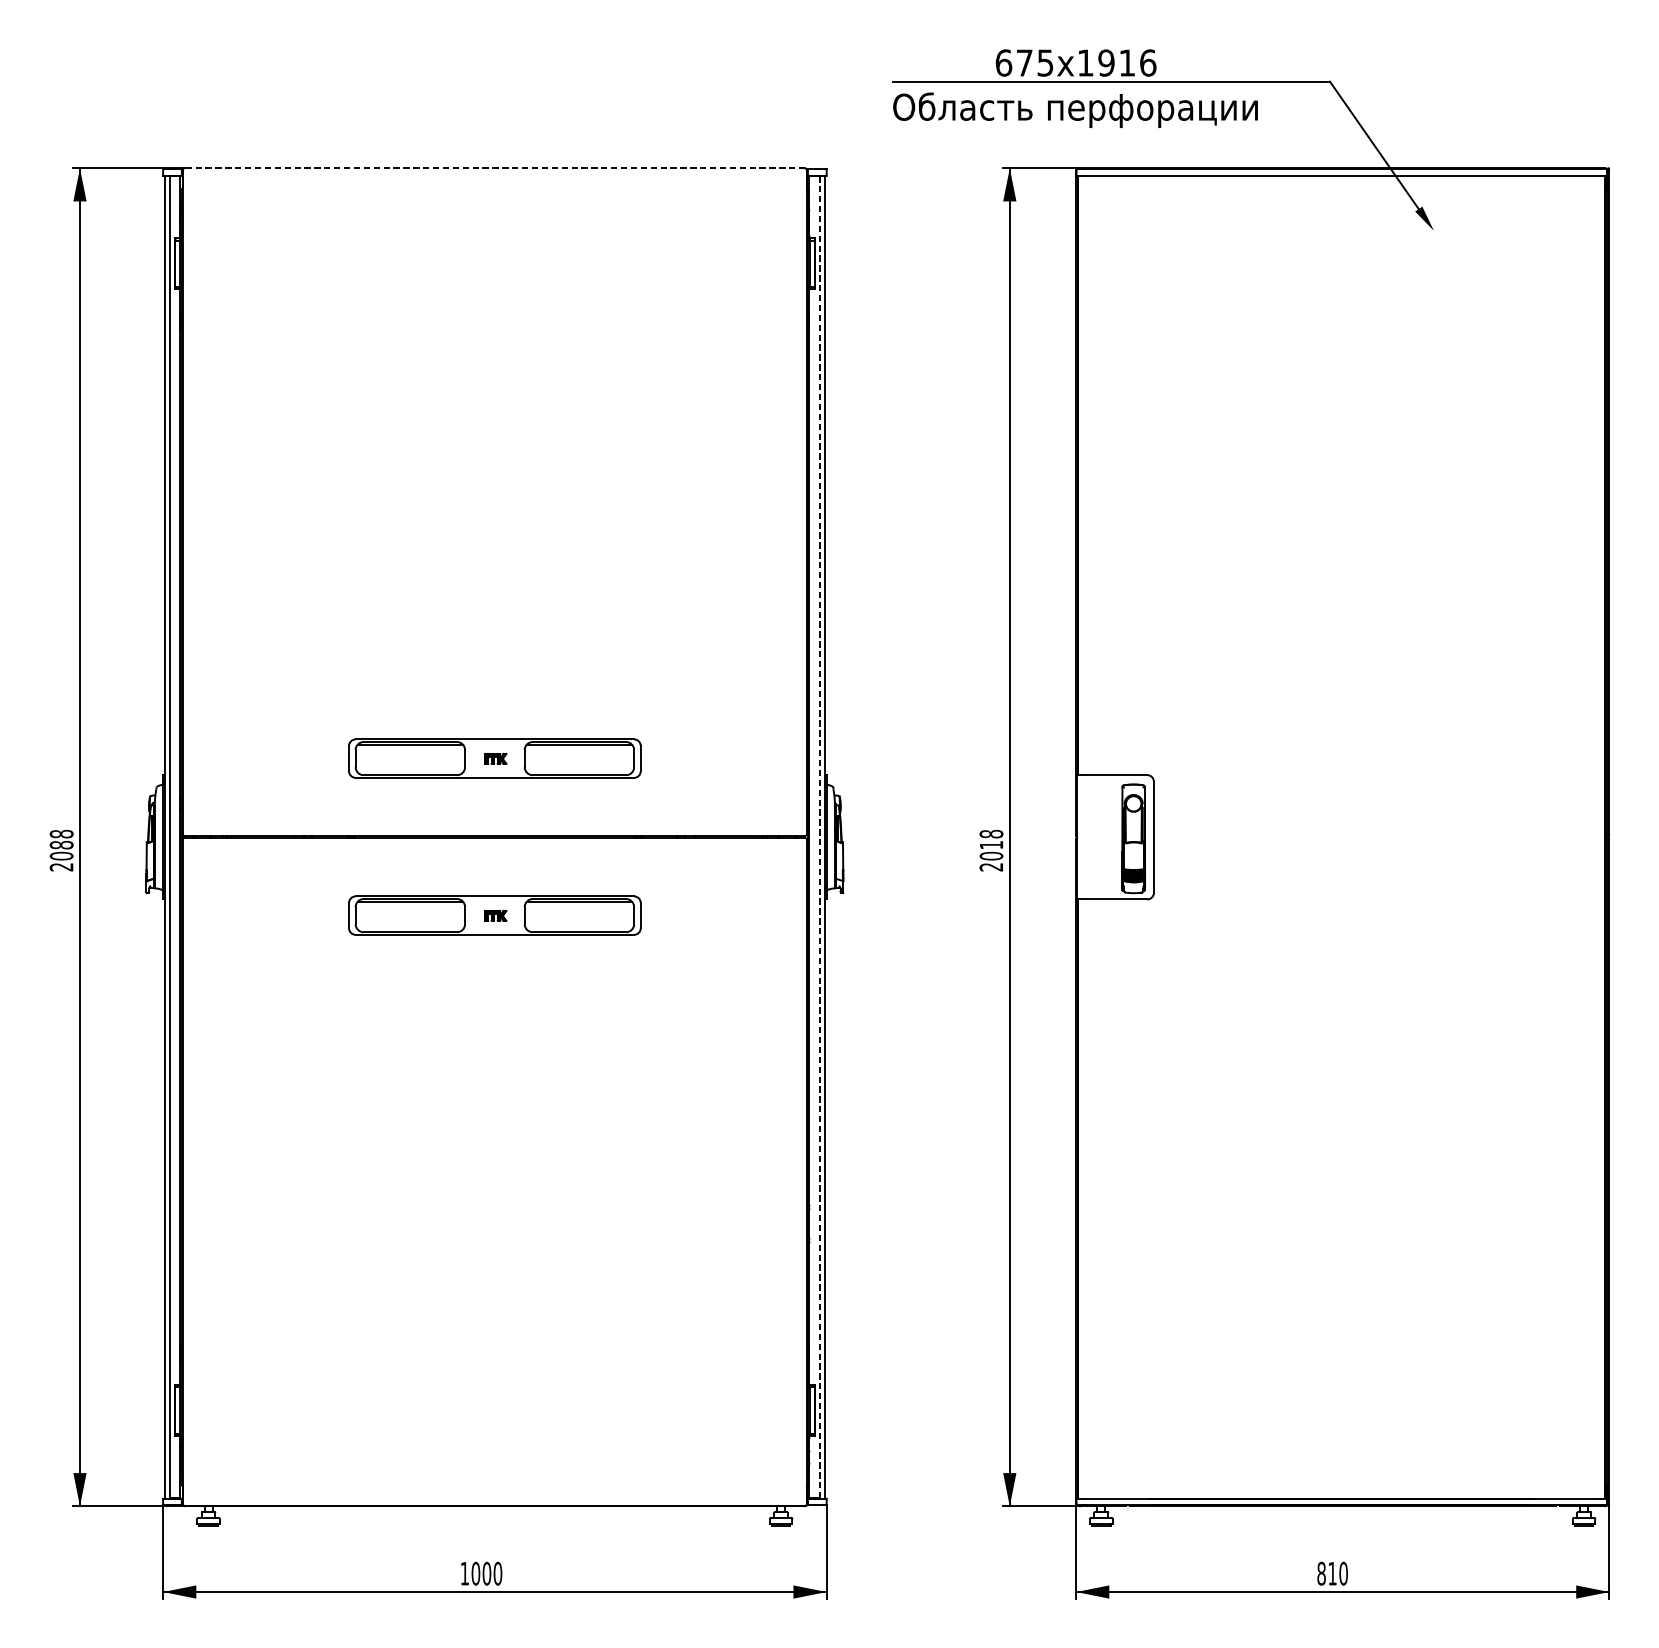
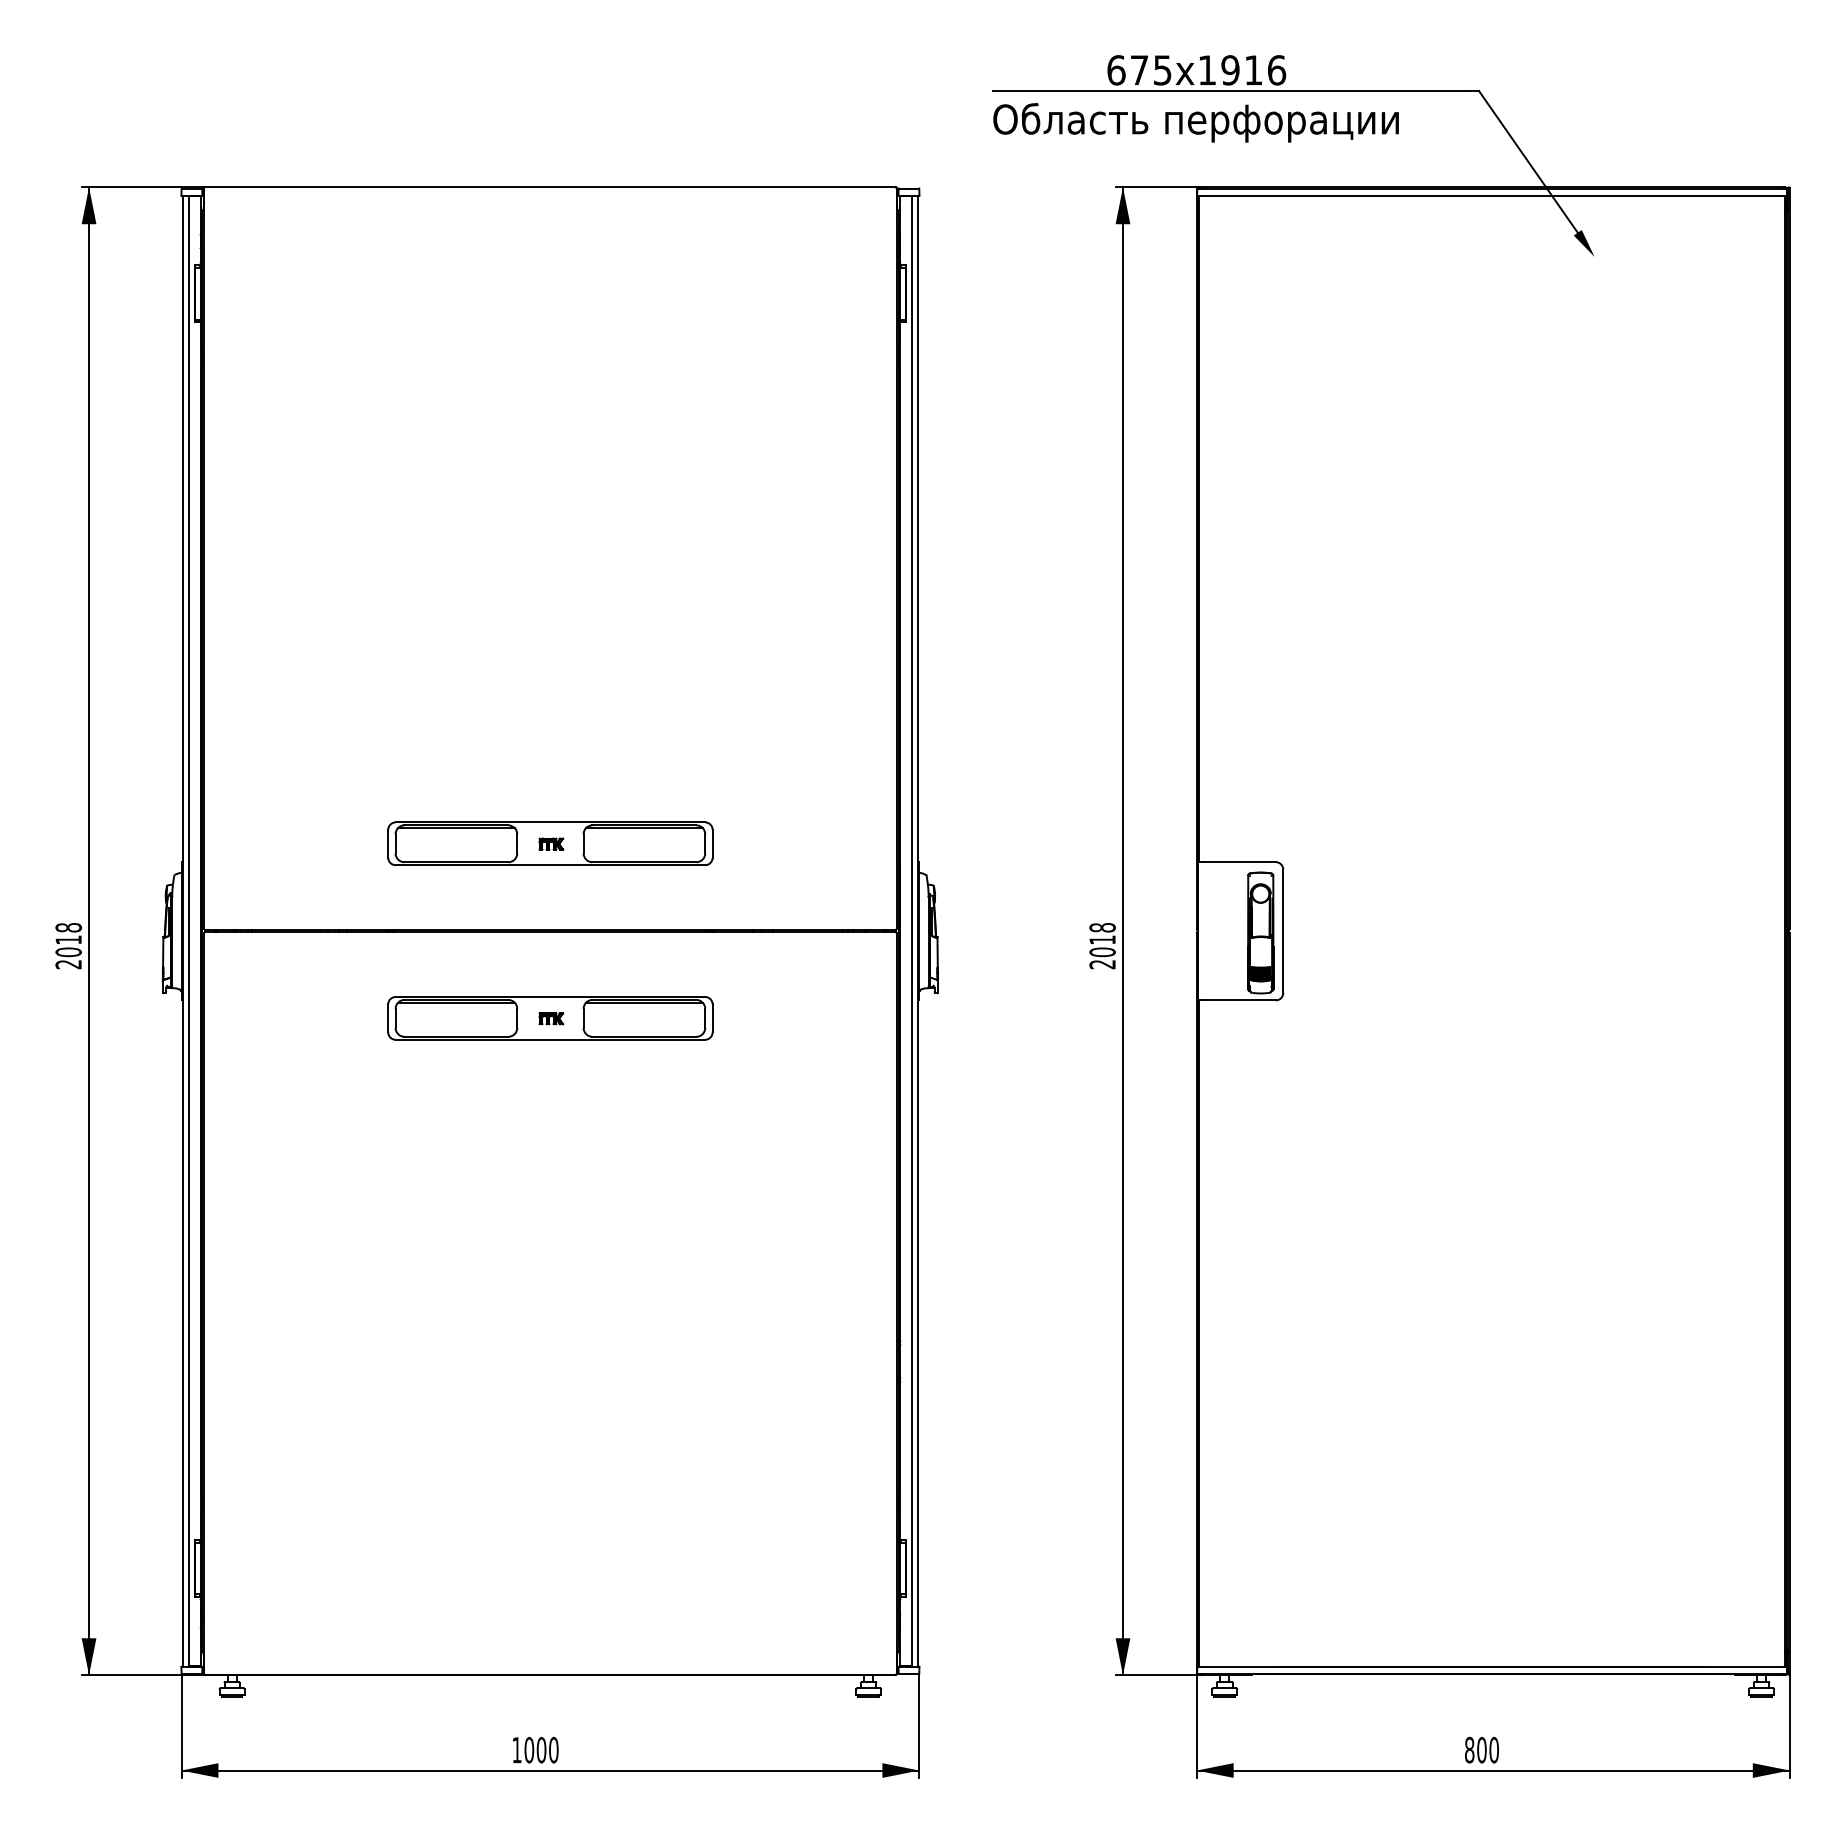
line: (494, 168) -> (549, 187), dashed -> solid
line: (819, 836) -> (911, 930), dashed -> solid
text: (61, 844) -> (68, 939), 2088 -> 2018
text: (1332, 1574) -> (1481, 1750), 810 -> 800

